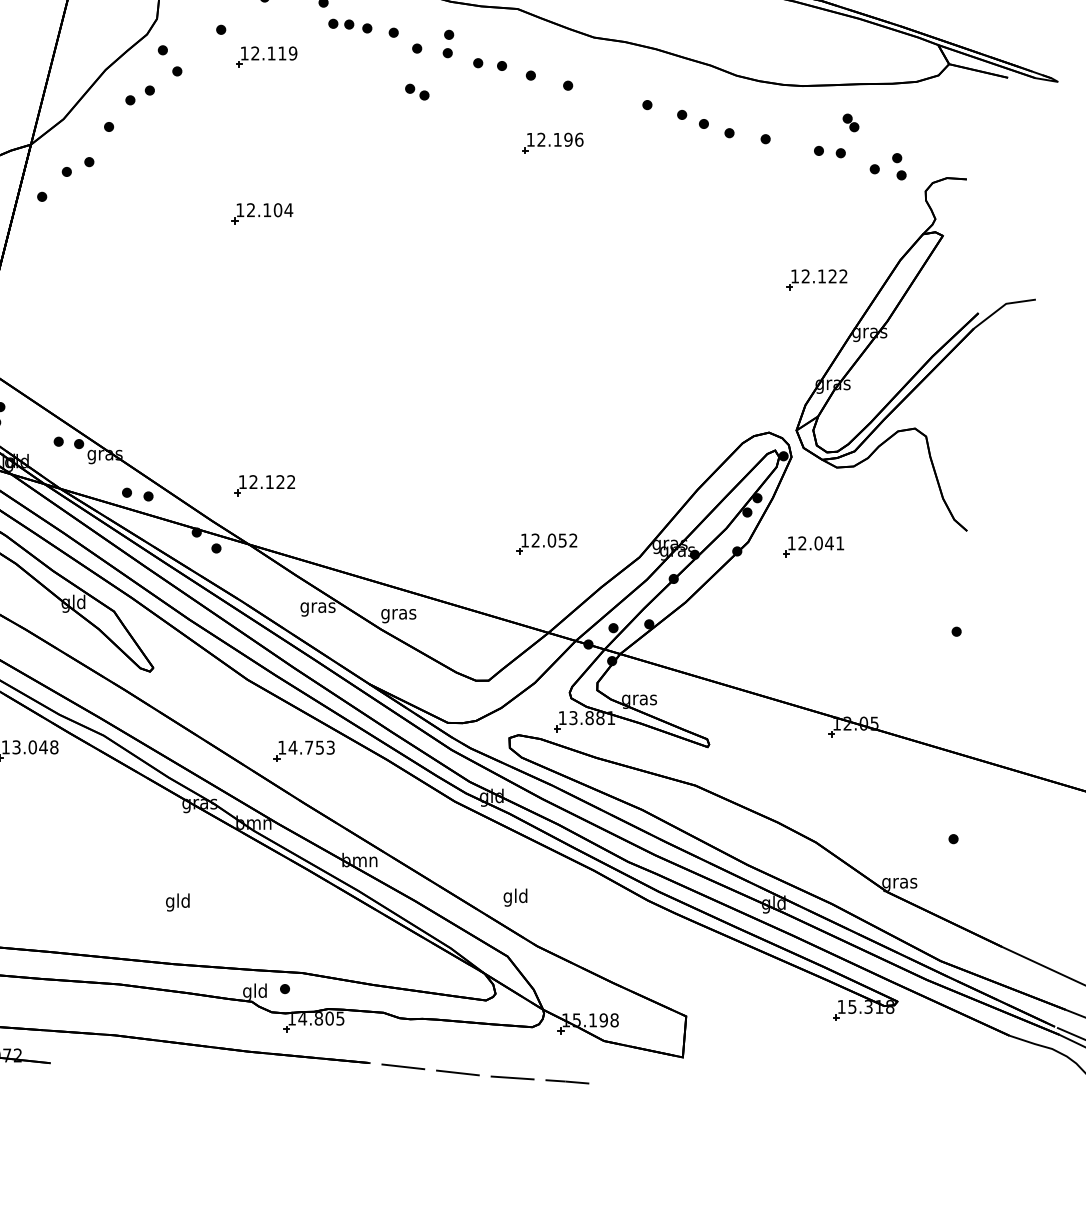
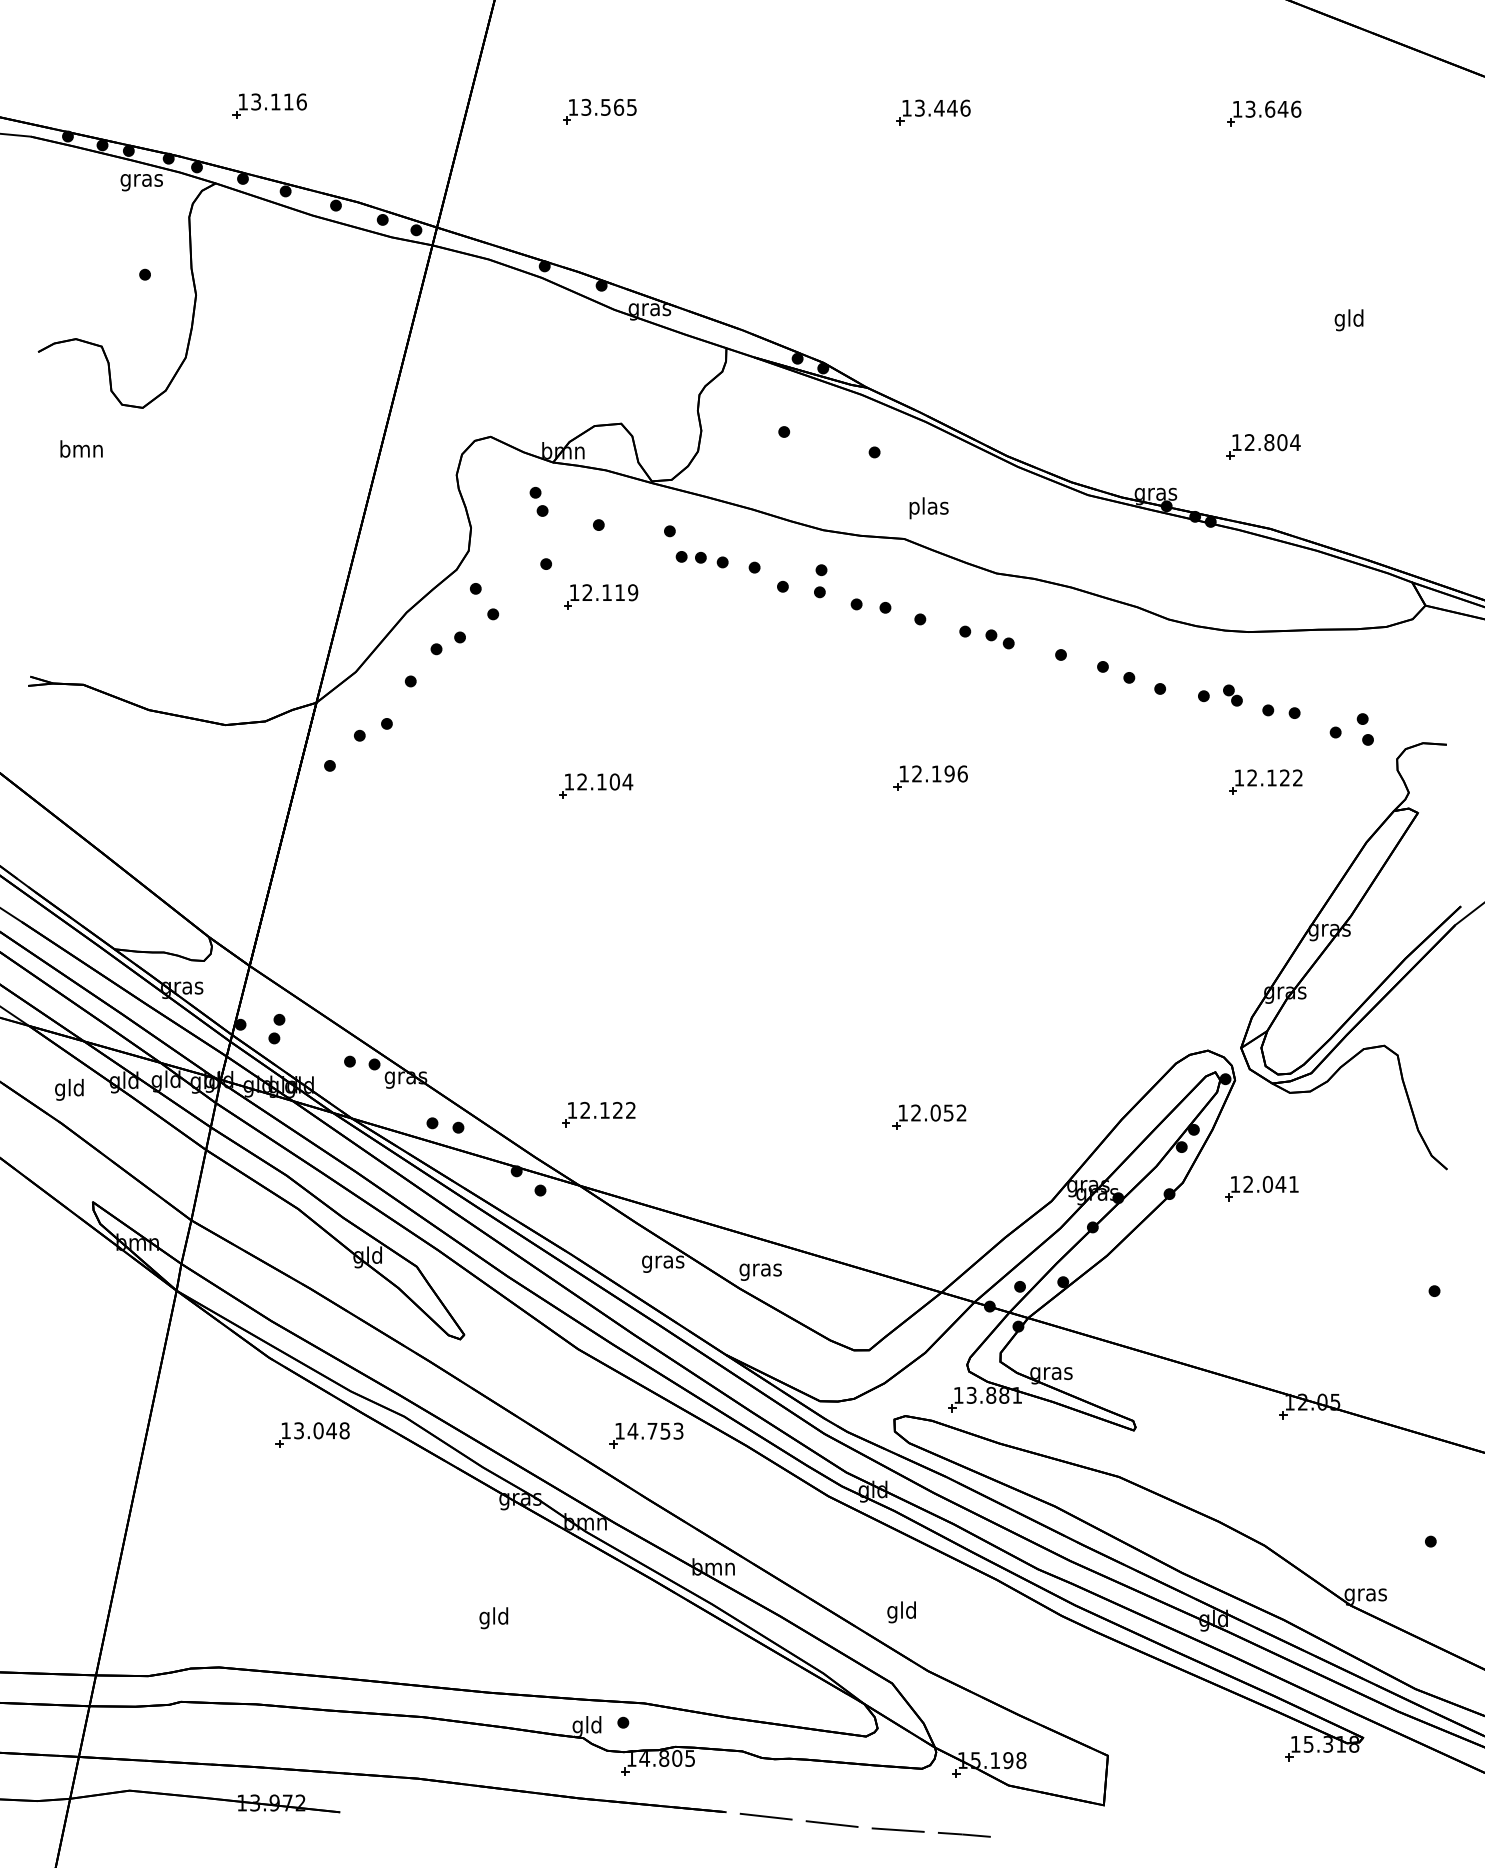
part: (416, 92) -> (999, 639), moved
part: (850, 122) -> (1232, 695), moved
part: (552, 142) -> (930, 777), moved
part: (816, 279) -> (1265, 781), moved
part: (546, 543) -> (929, 1116), moved

